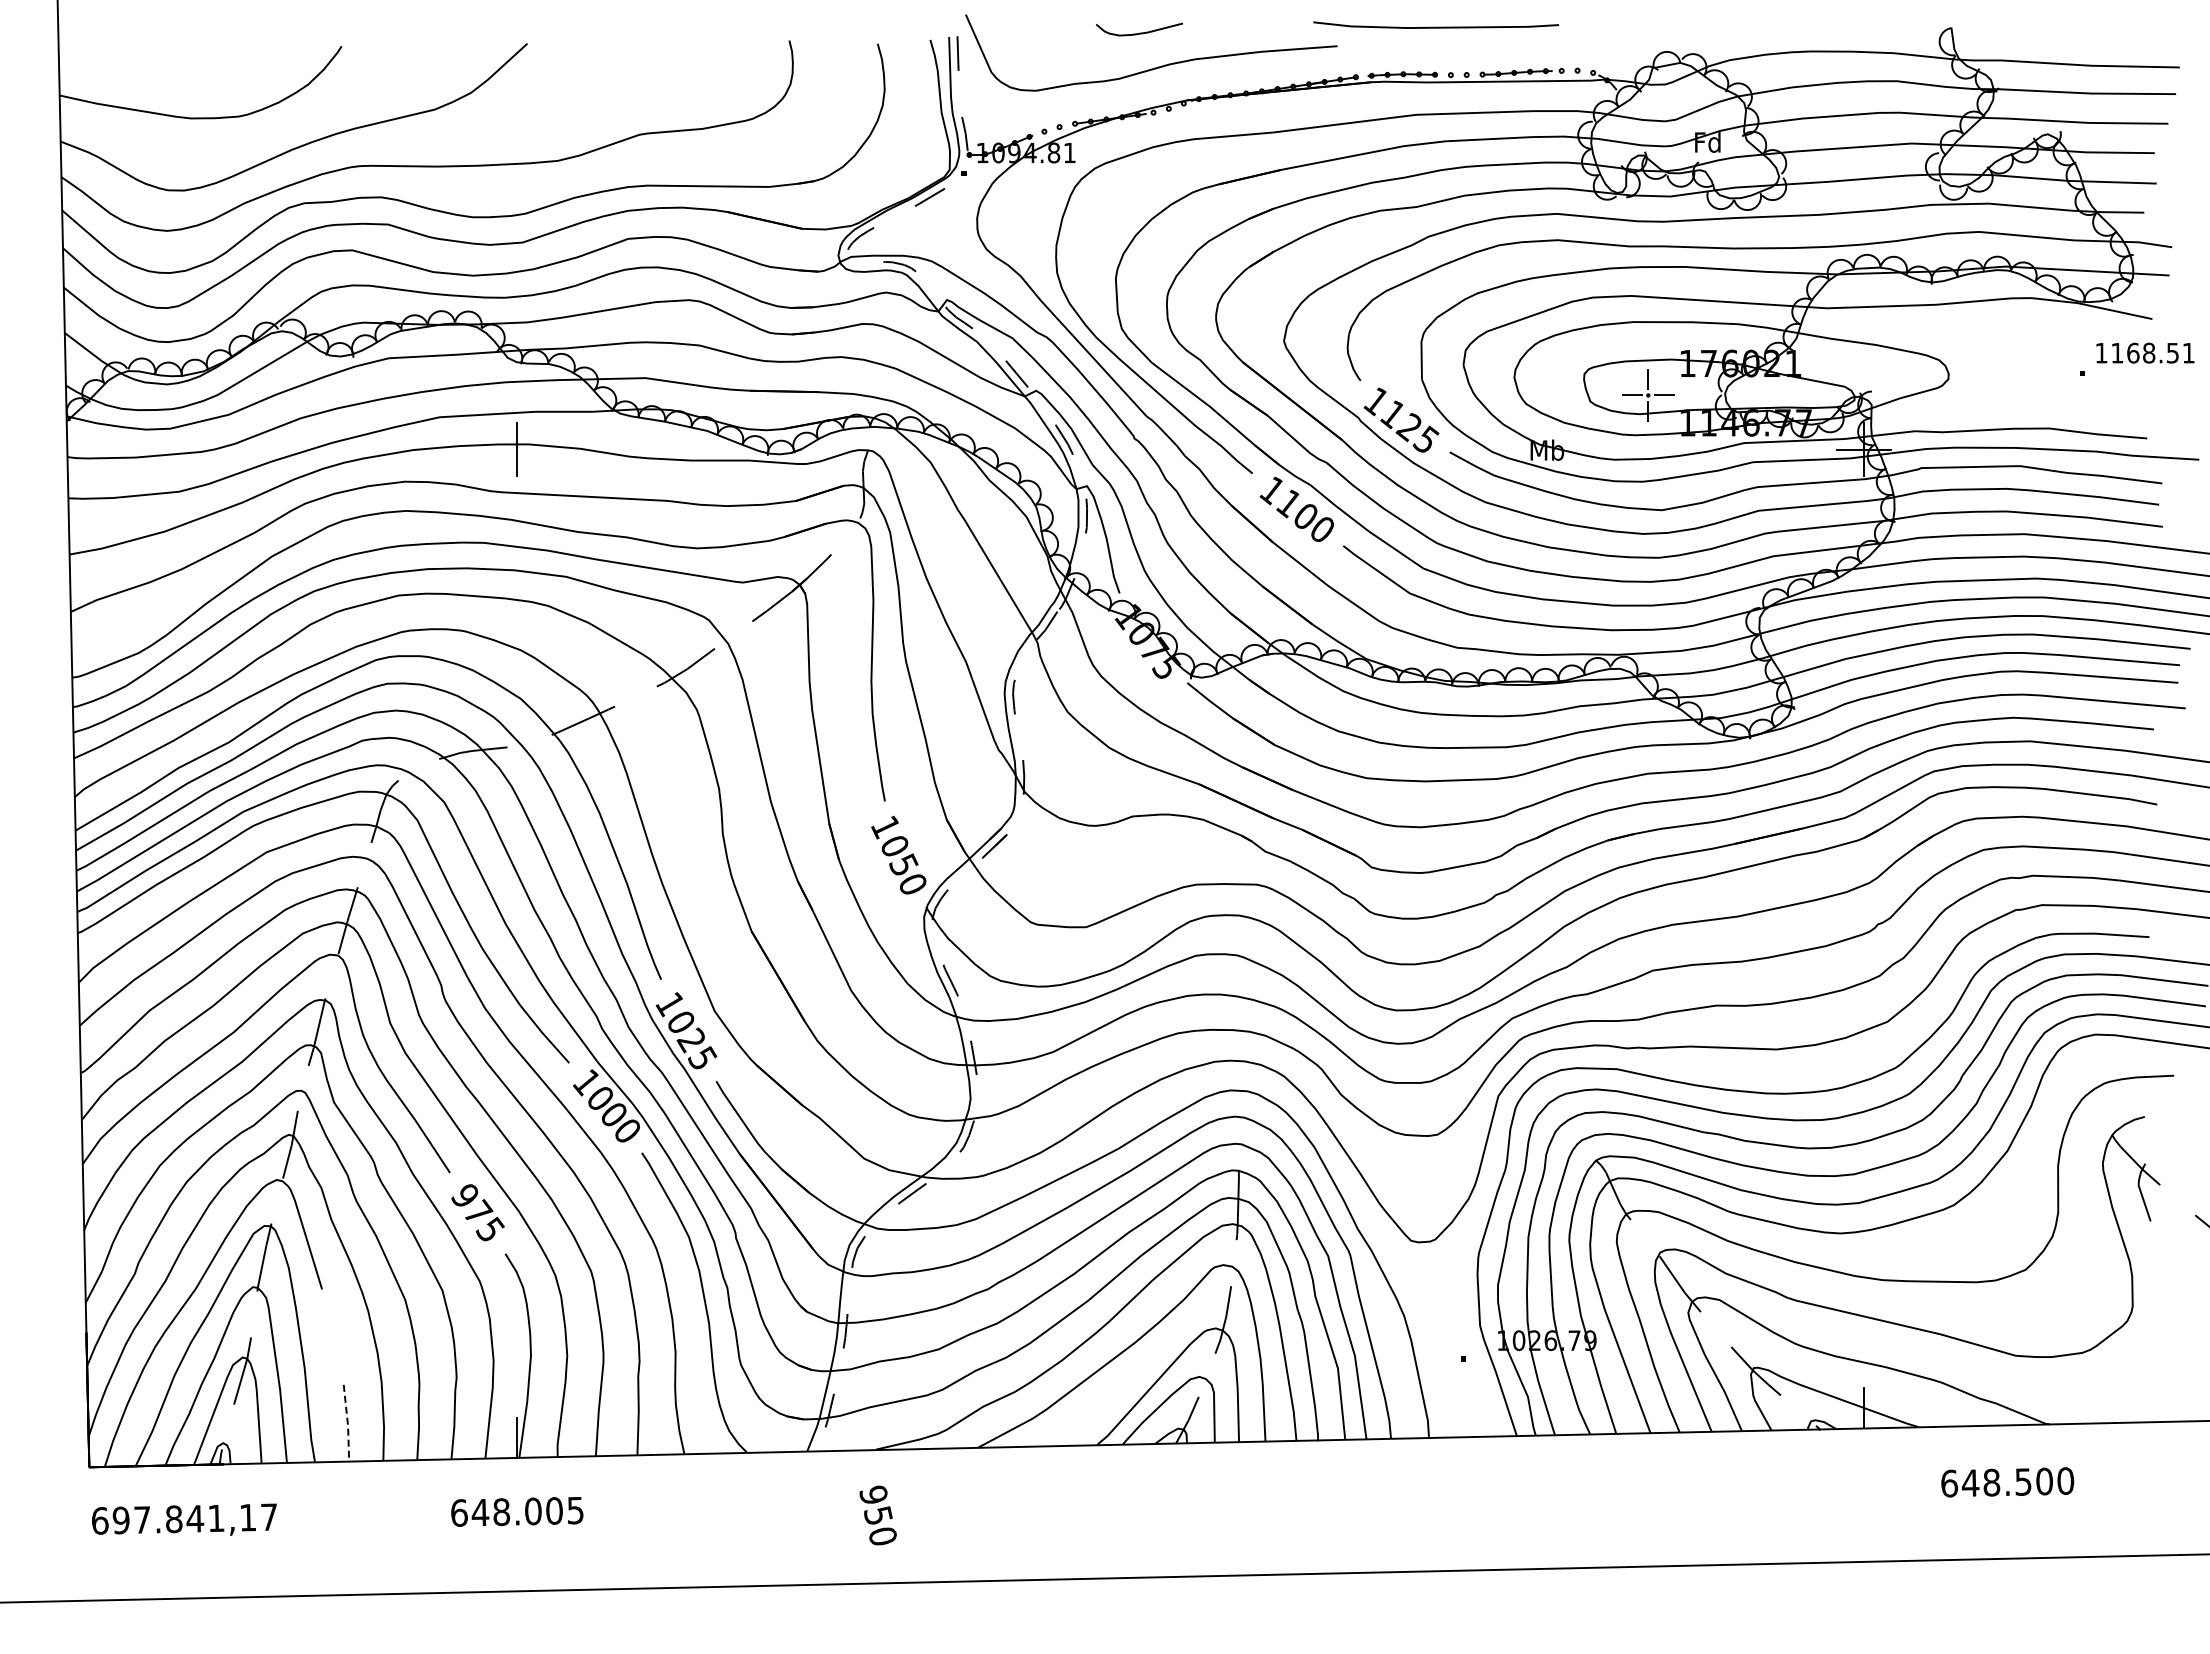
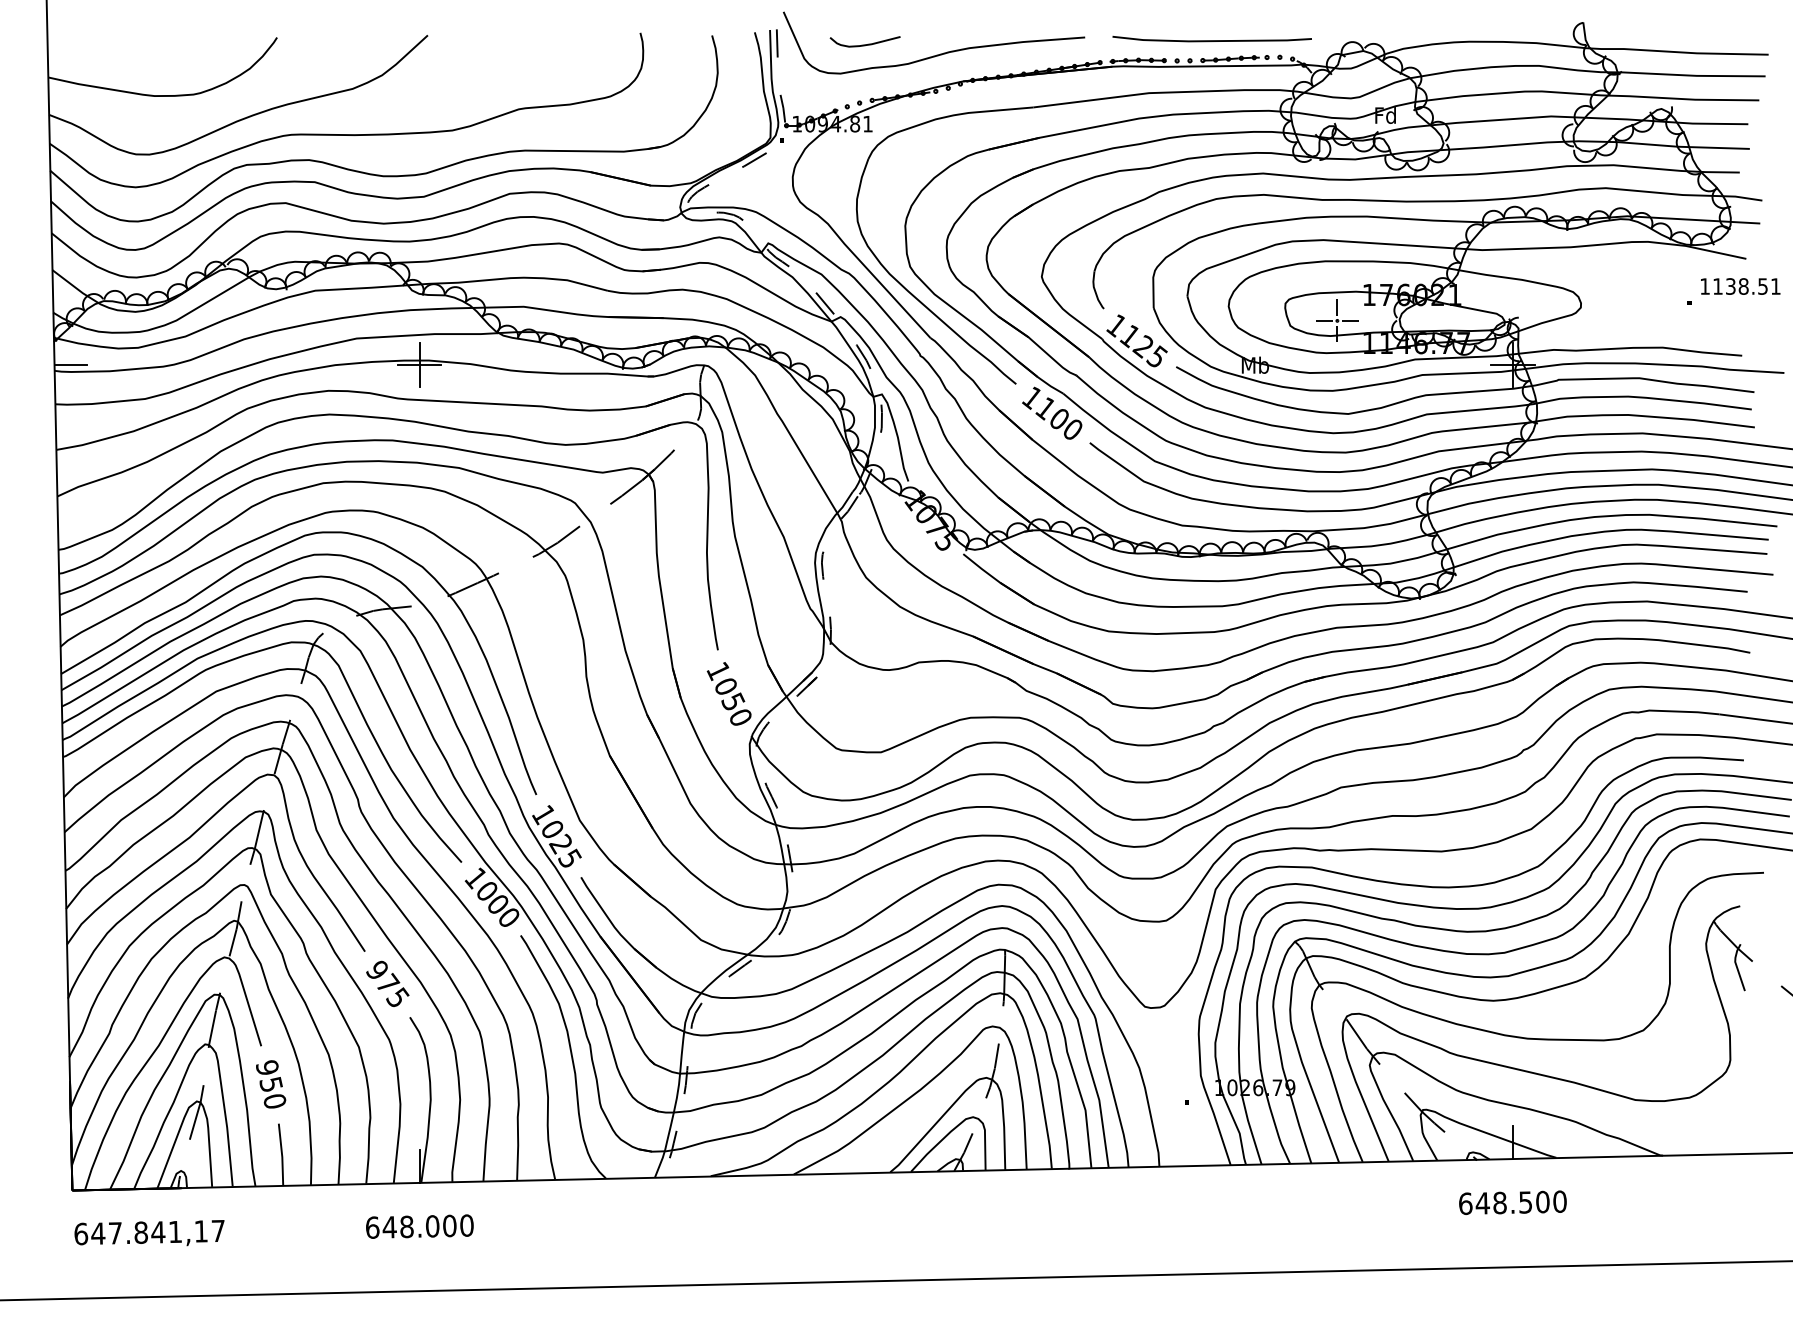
line: (1435, 26) -> (1211, 40), moved
curve: (1139, 32) -> (865, 44), moved
text: (2133, 352) -> (1731, 285), 1168.51 -> 1138.51
line: (87, 449) -> (70, 364), added
line: (517, 449) -> (419, 364), added
line: (347, 1423) -> (281, 1155), dashed -> solid
text: (2007, 1482) -> (1512, 1202), moved
text: (575, 1510) -> (466, 1225), 648.005 -> 648.000
text: (877, 1515) -> (270, 1084), moved
text: (121, 1520) -> (98, 1233), 697.841,17 -> 647.841,17

